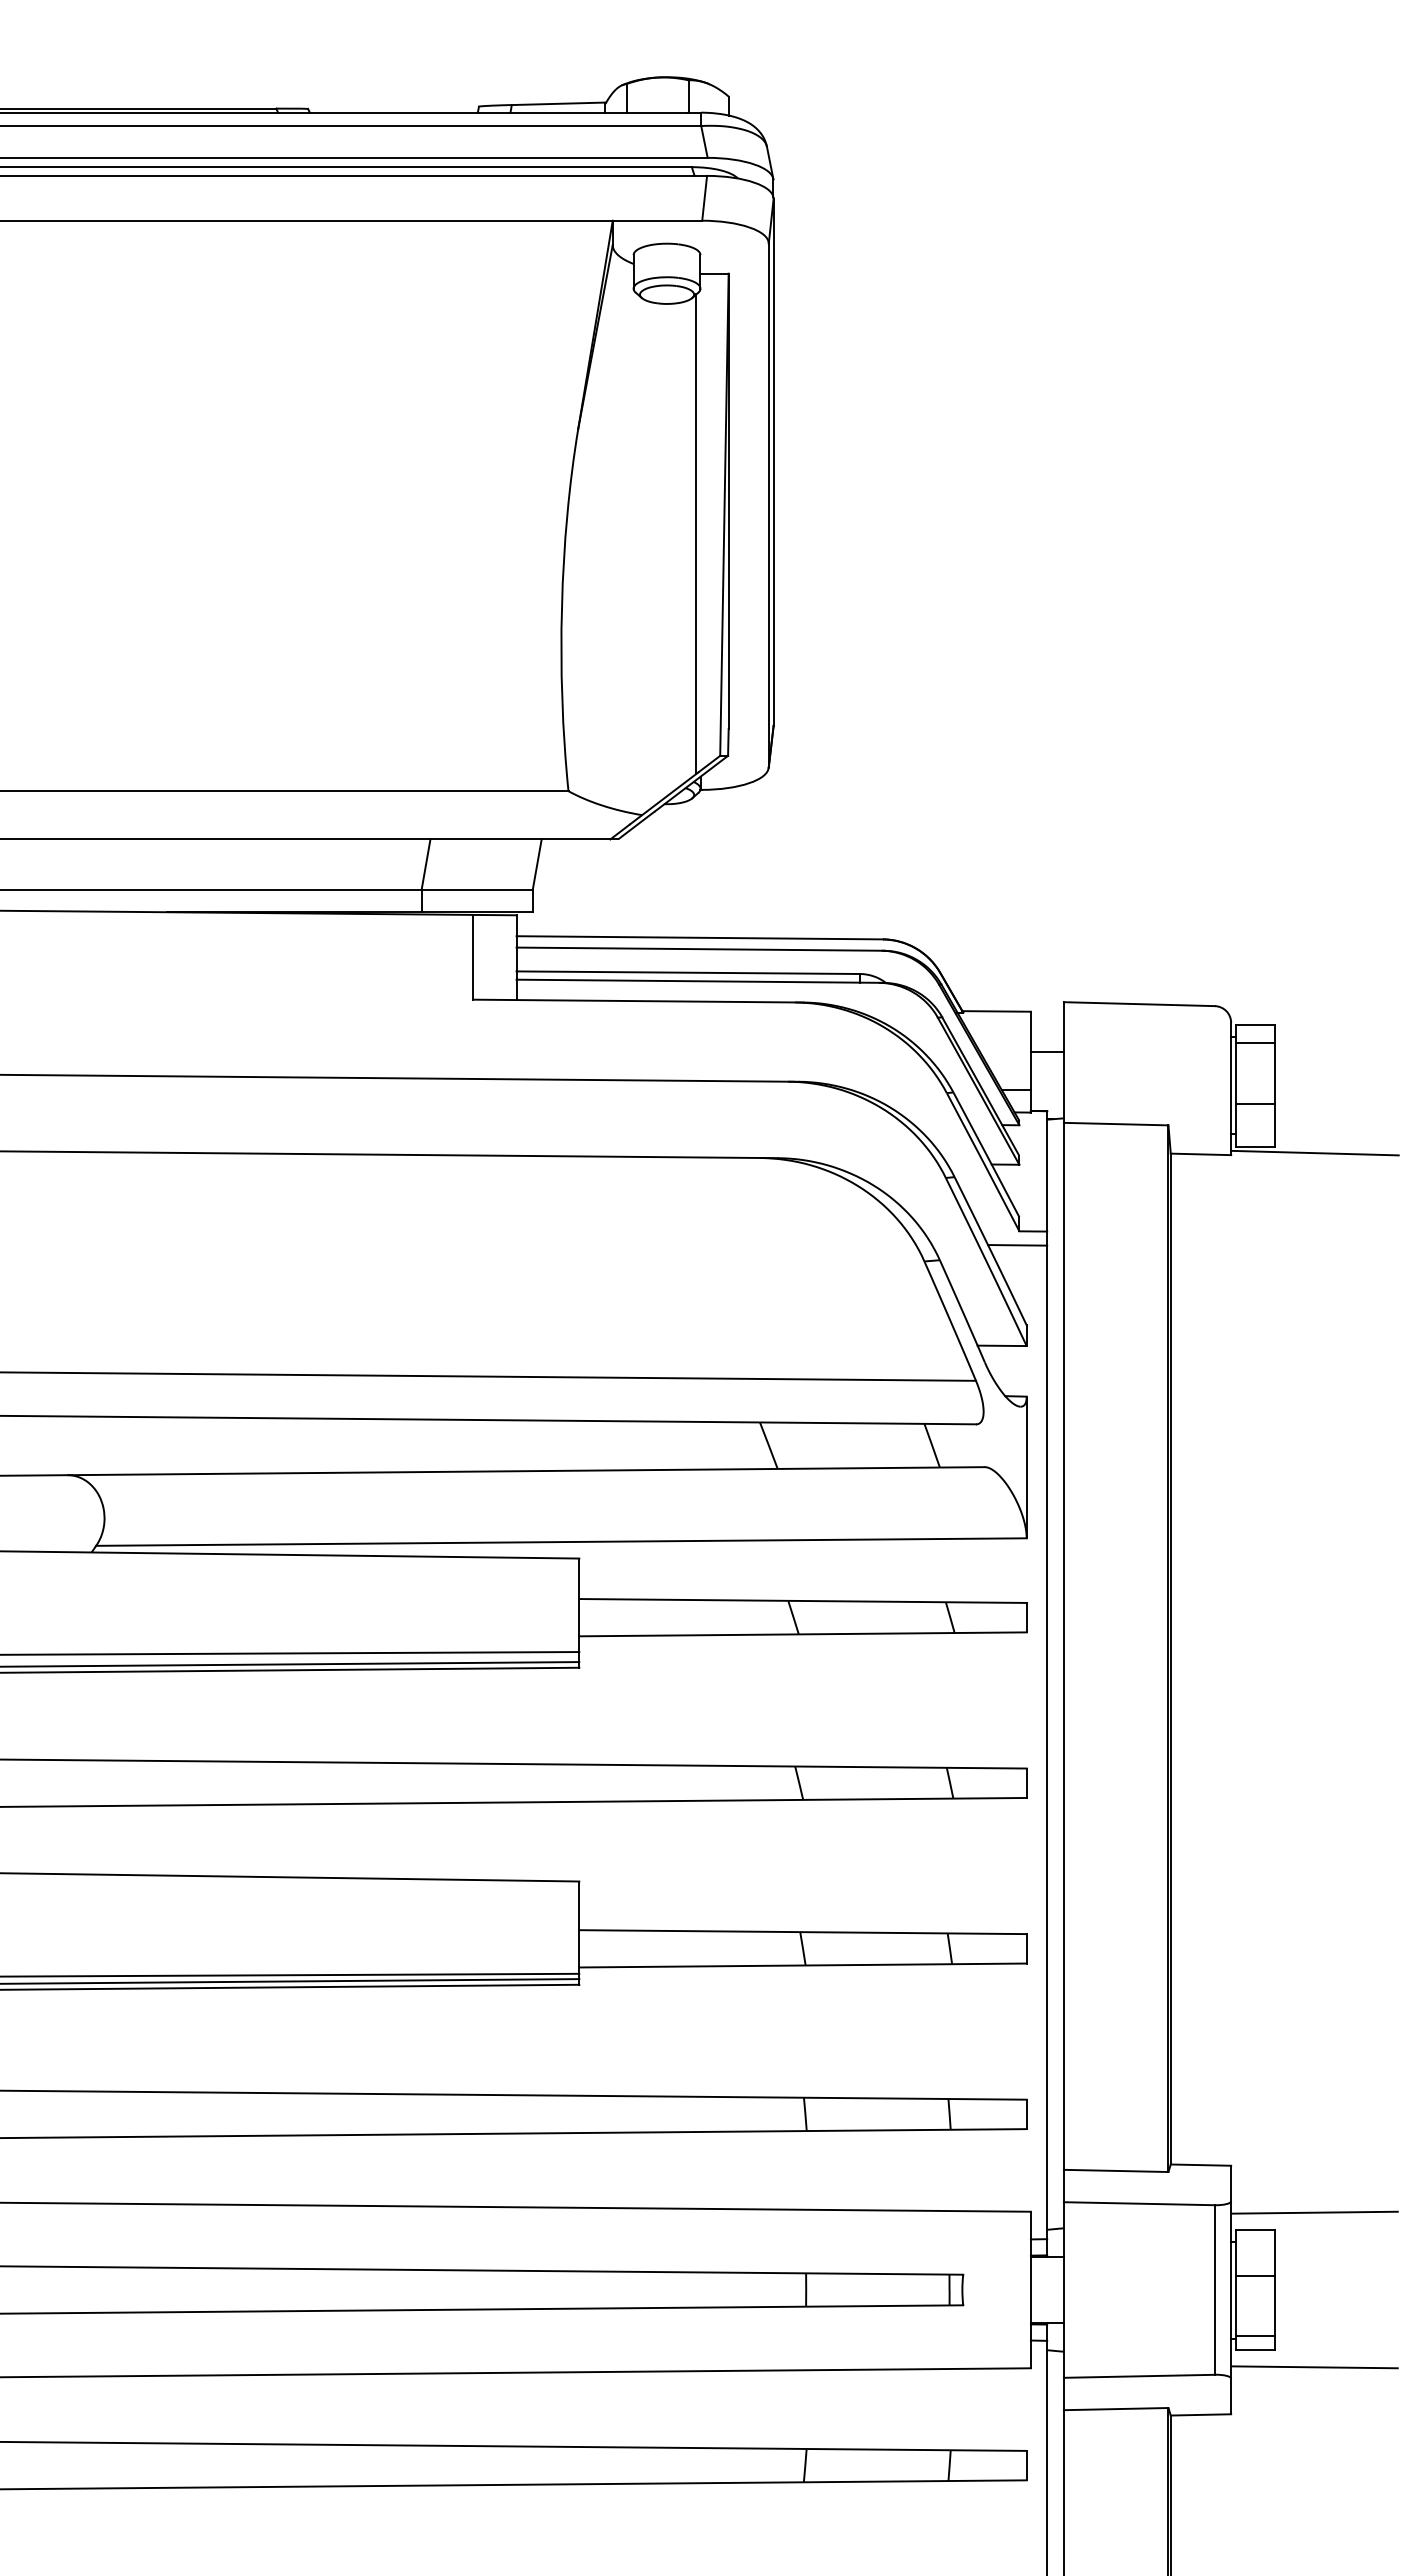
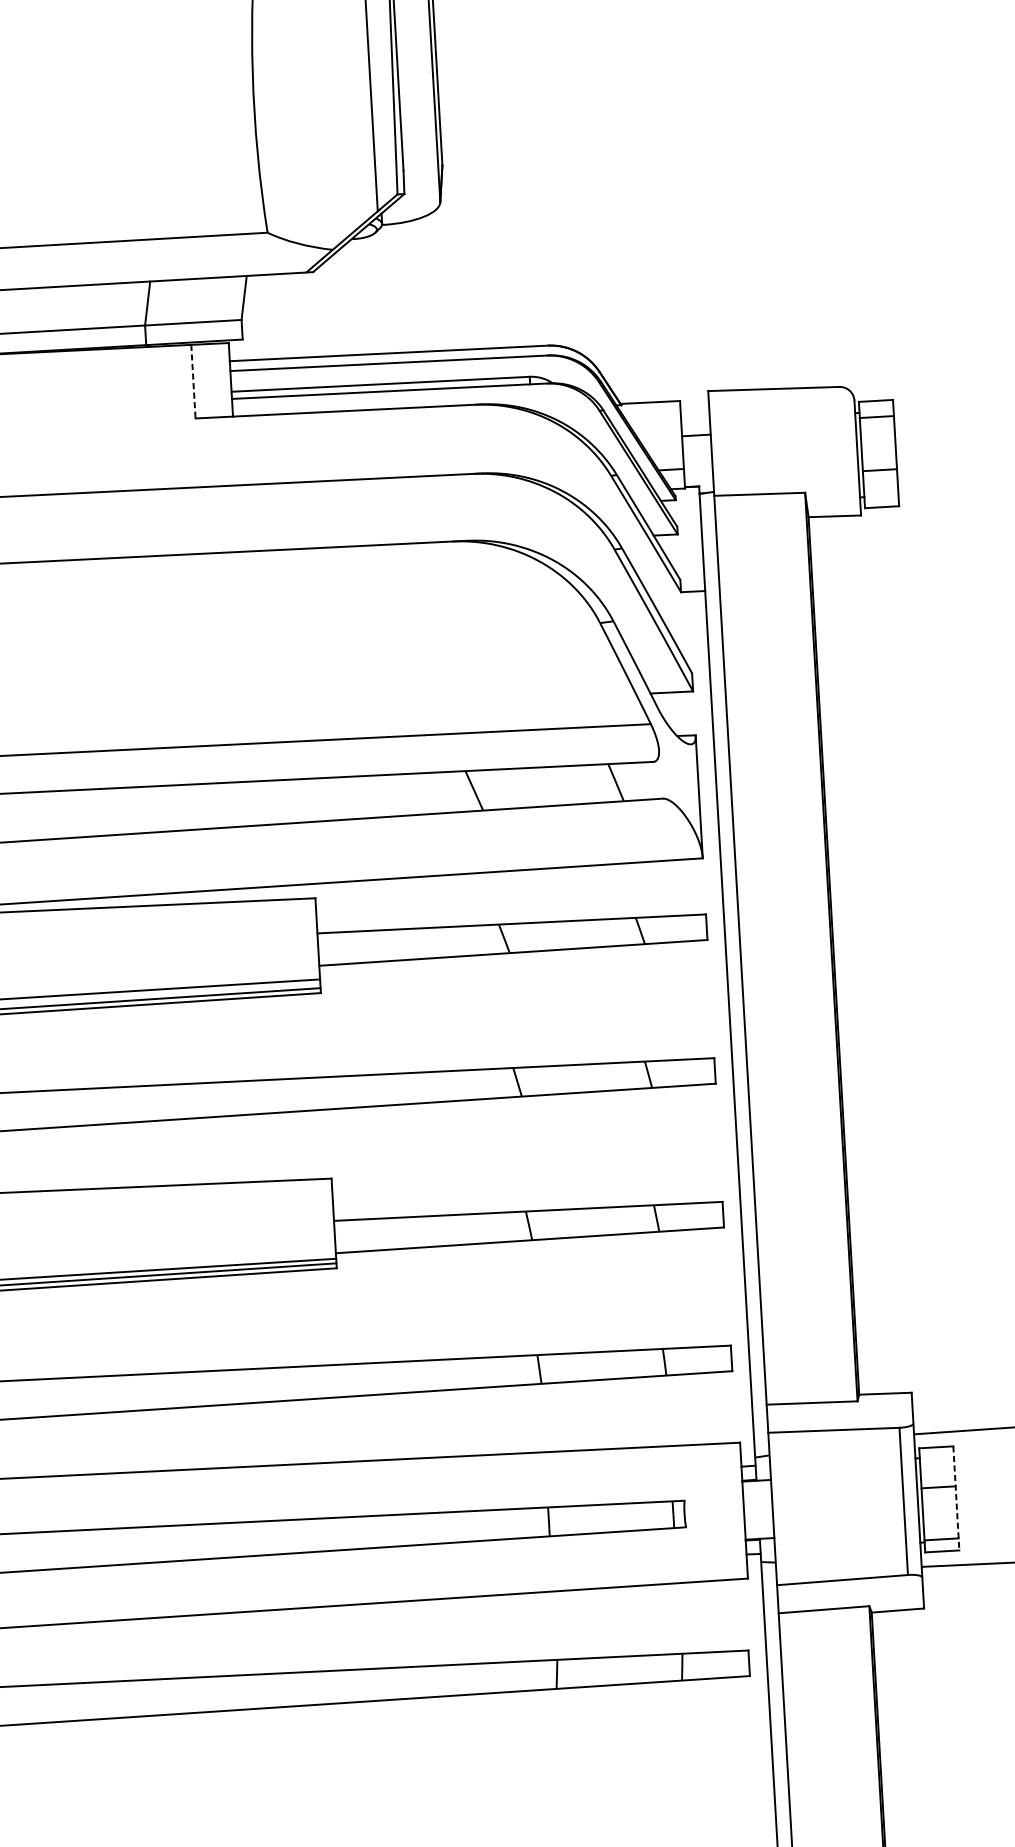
line: (473, 957) -> (193, 381), solid -> dashed
line: (1314, 1152) -> (933, 509), removed
line: (1017, 1245) -> (680, 604), removed
line: (1275, 2290) -> (956, 1498), solid -> dashed

